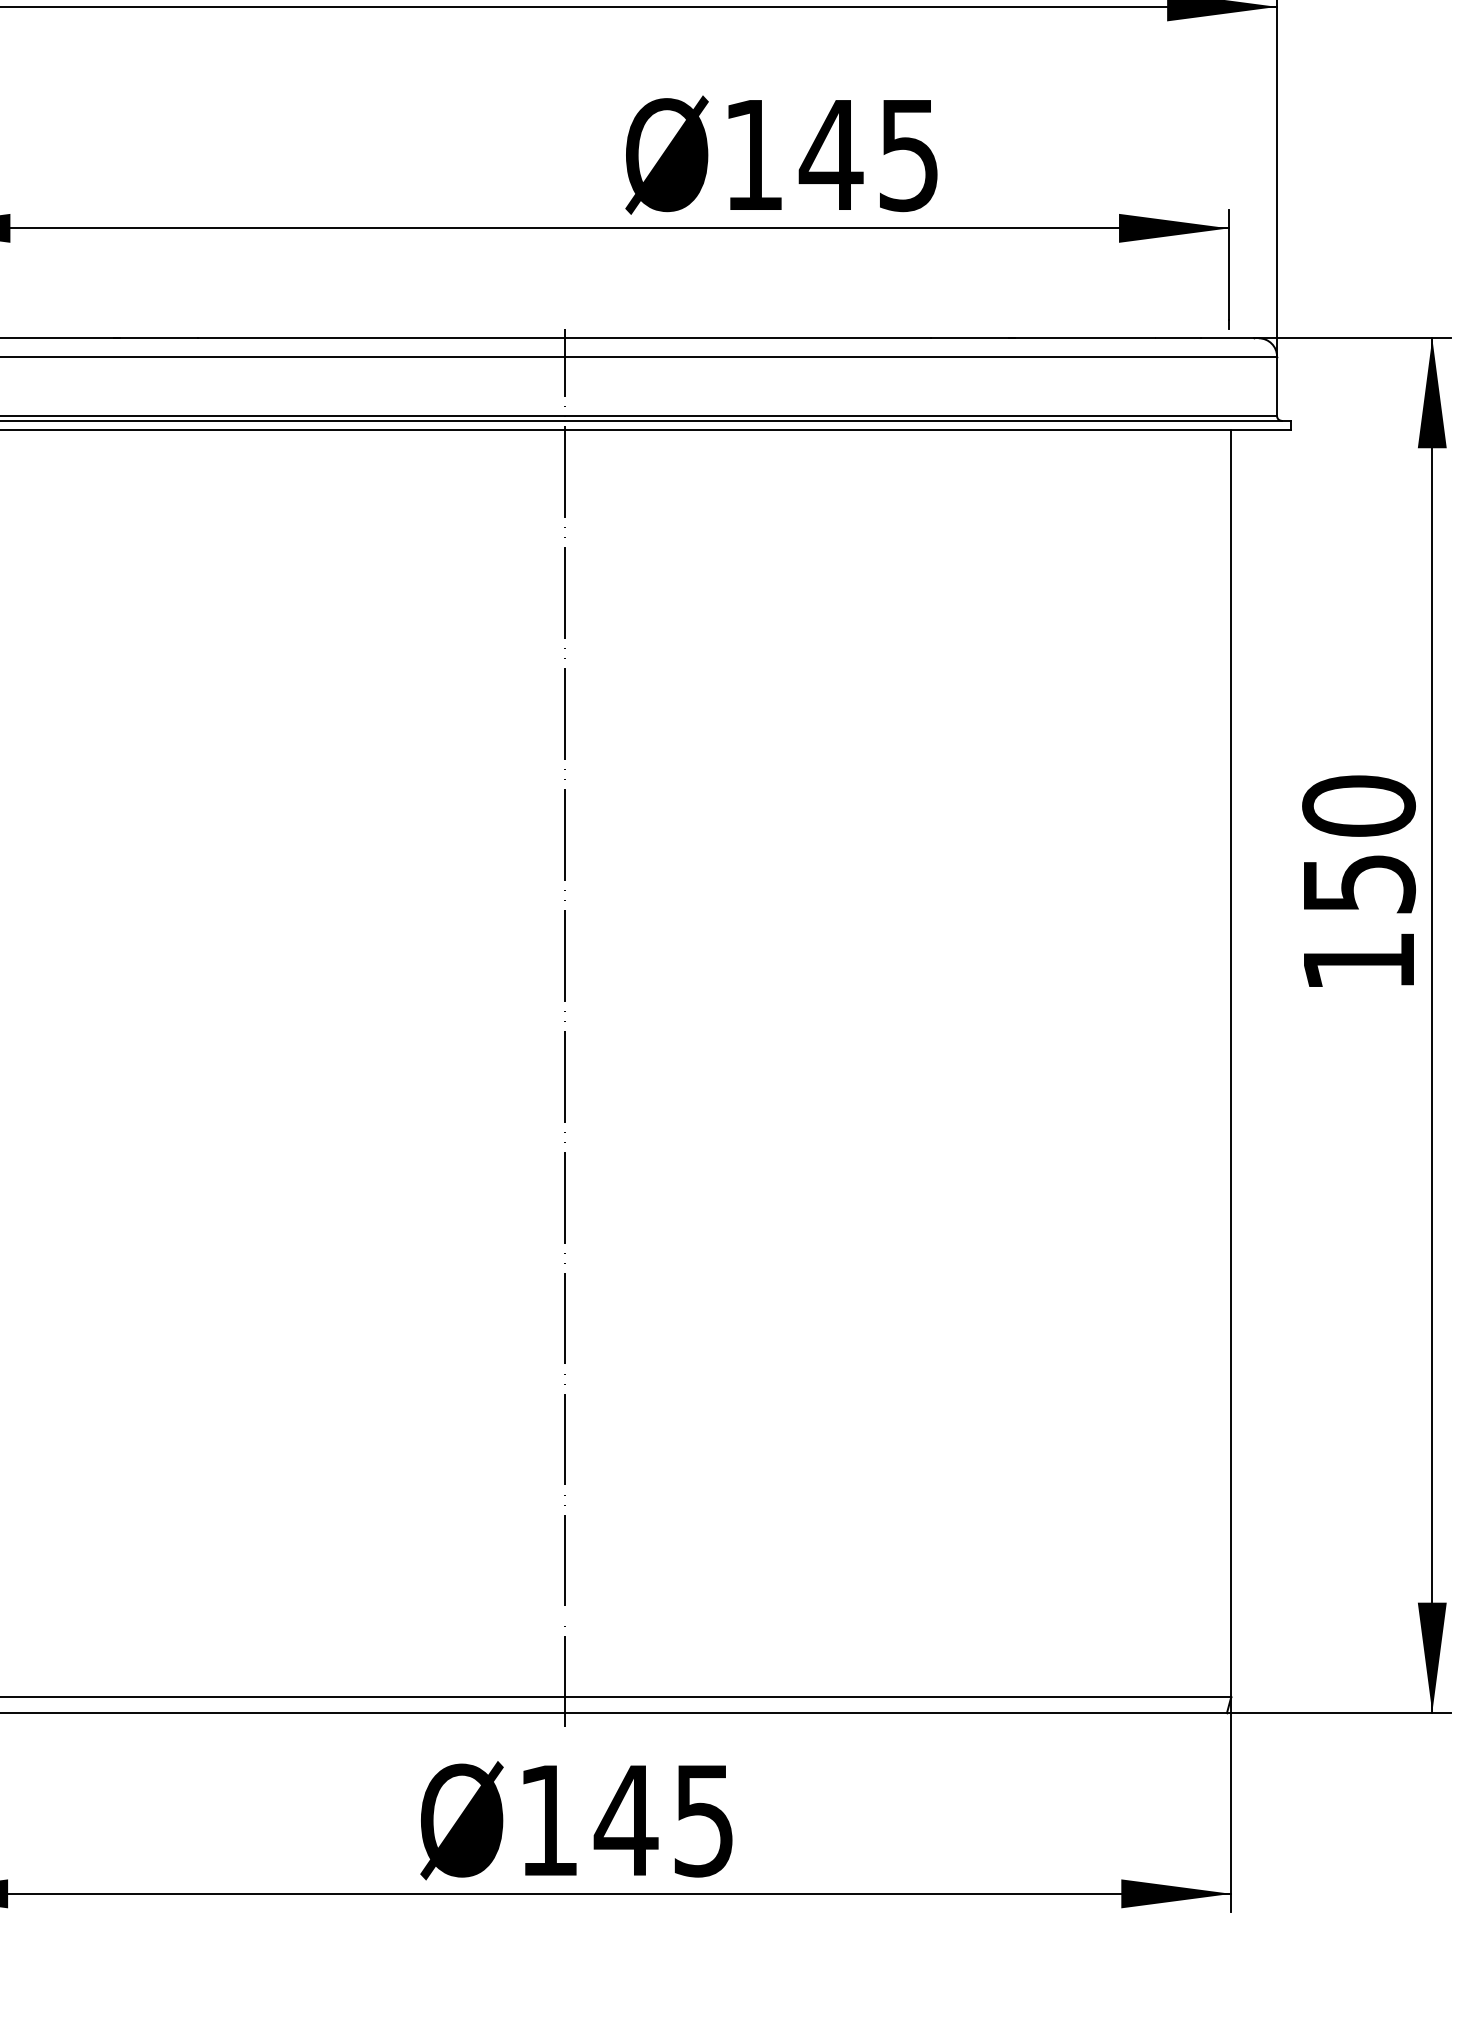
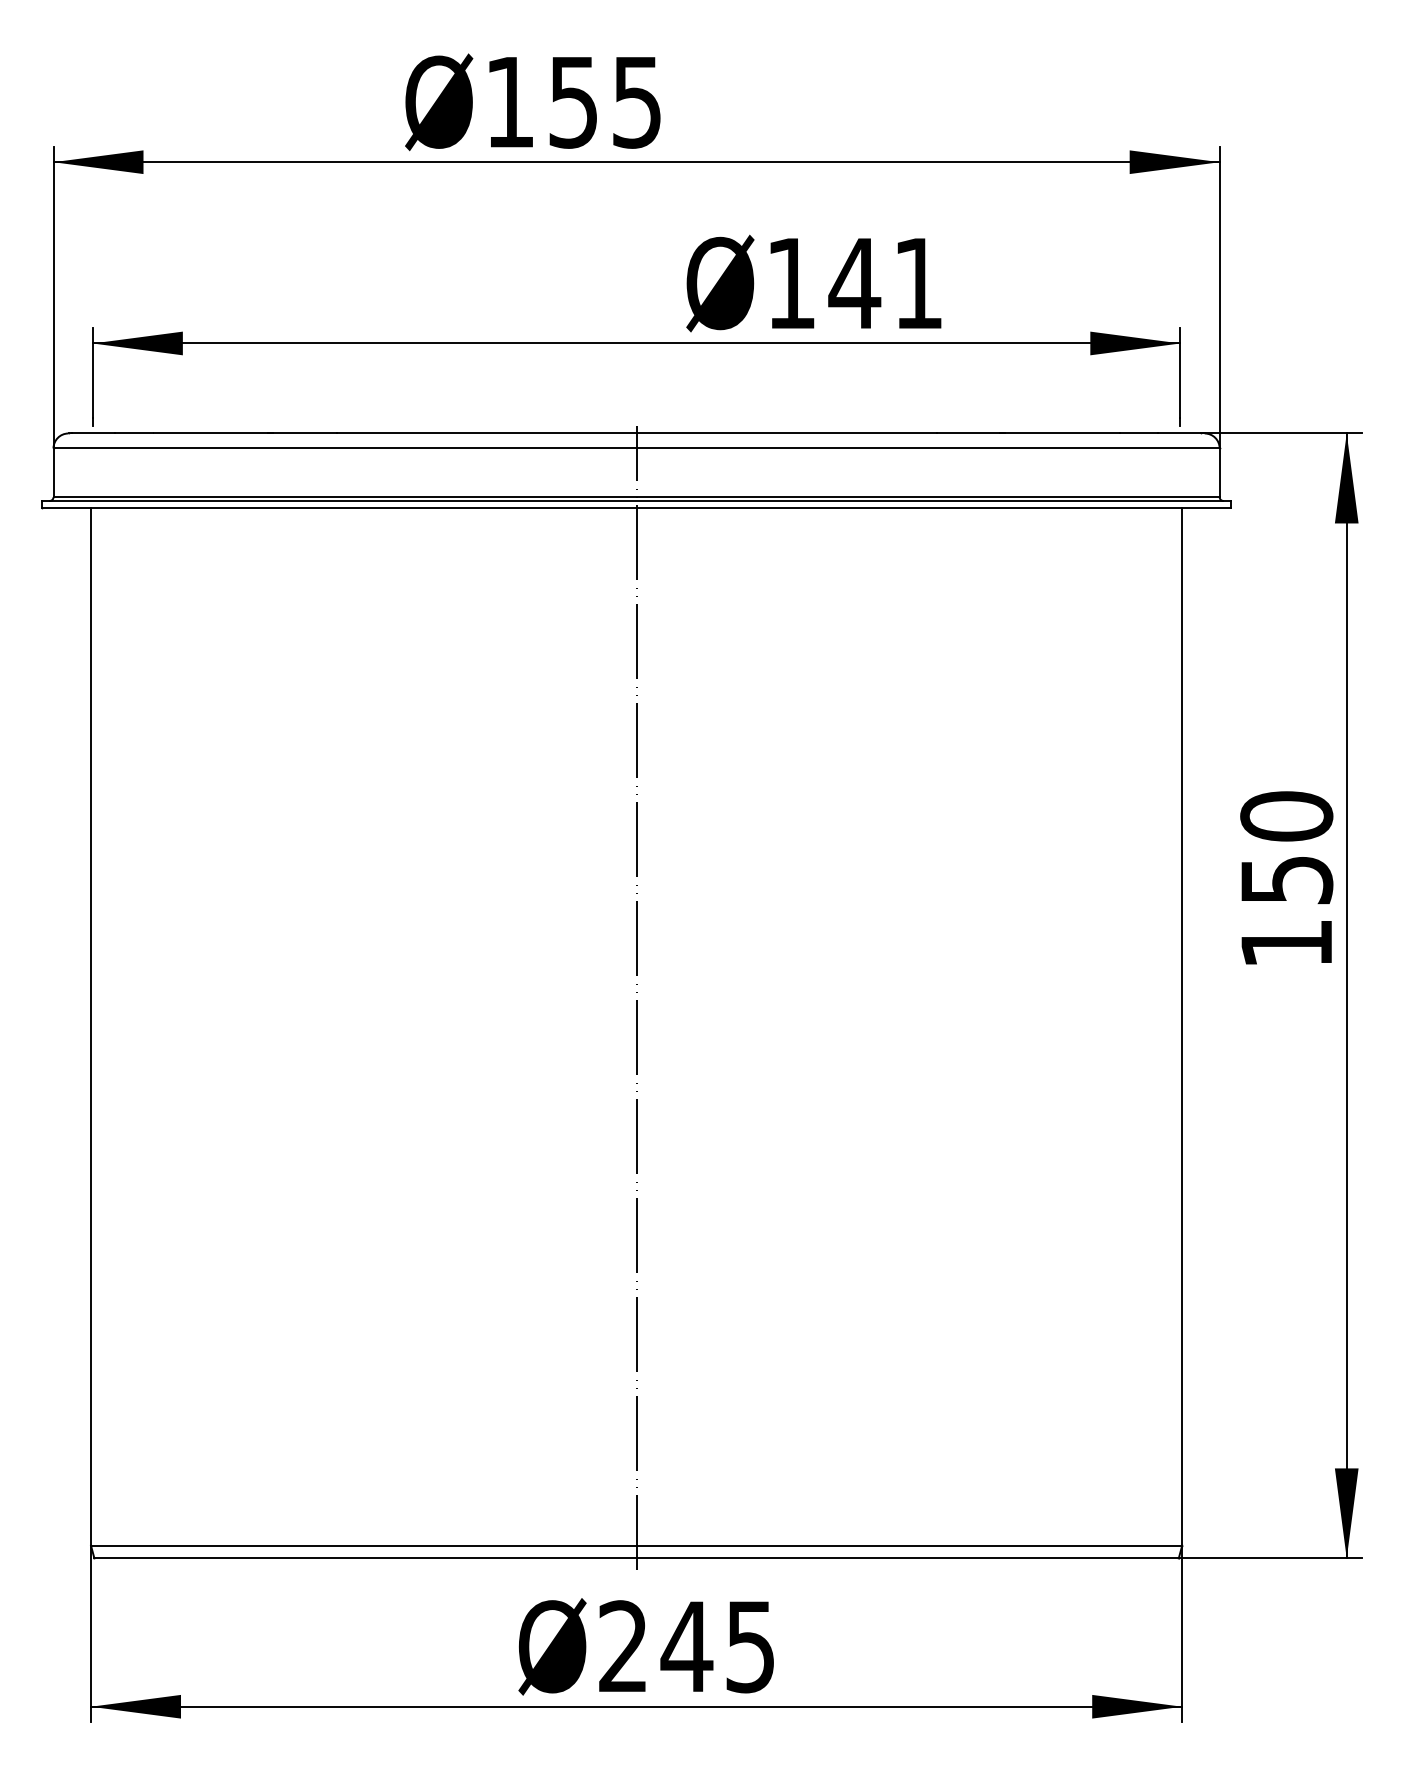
text: (907, 156) -> (917, 284), 145 -> 141
text: (547, 1819) -> (622, 1645), 145 -> 245

